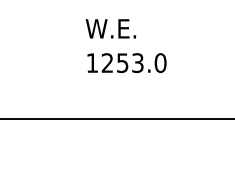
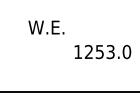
text: (110, 28) -> (46, 27), moved
text: (126, 63) -> (102, 52), moved

